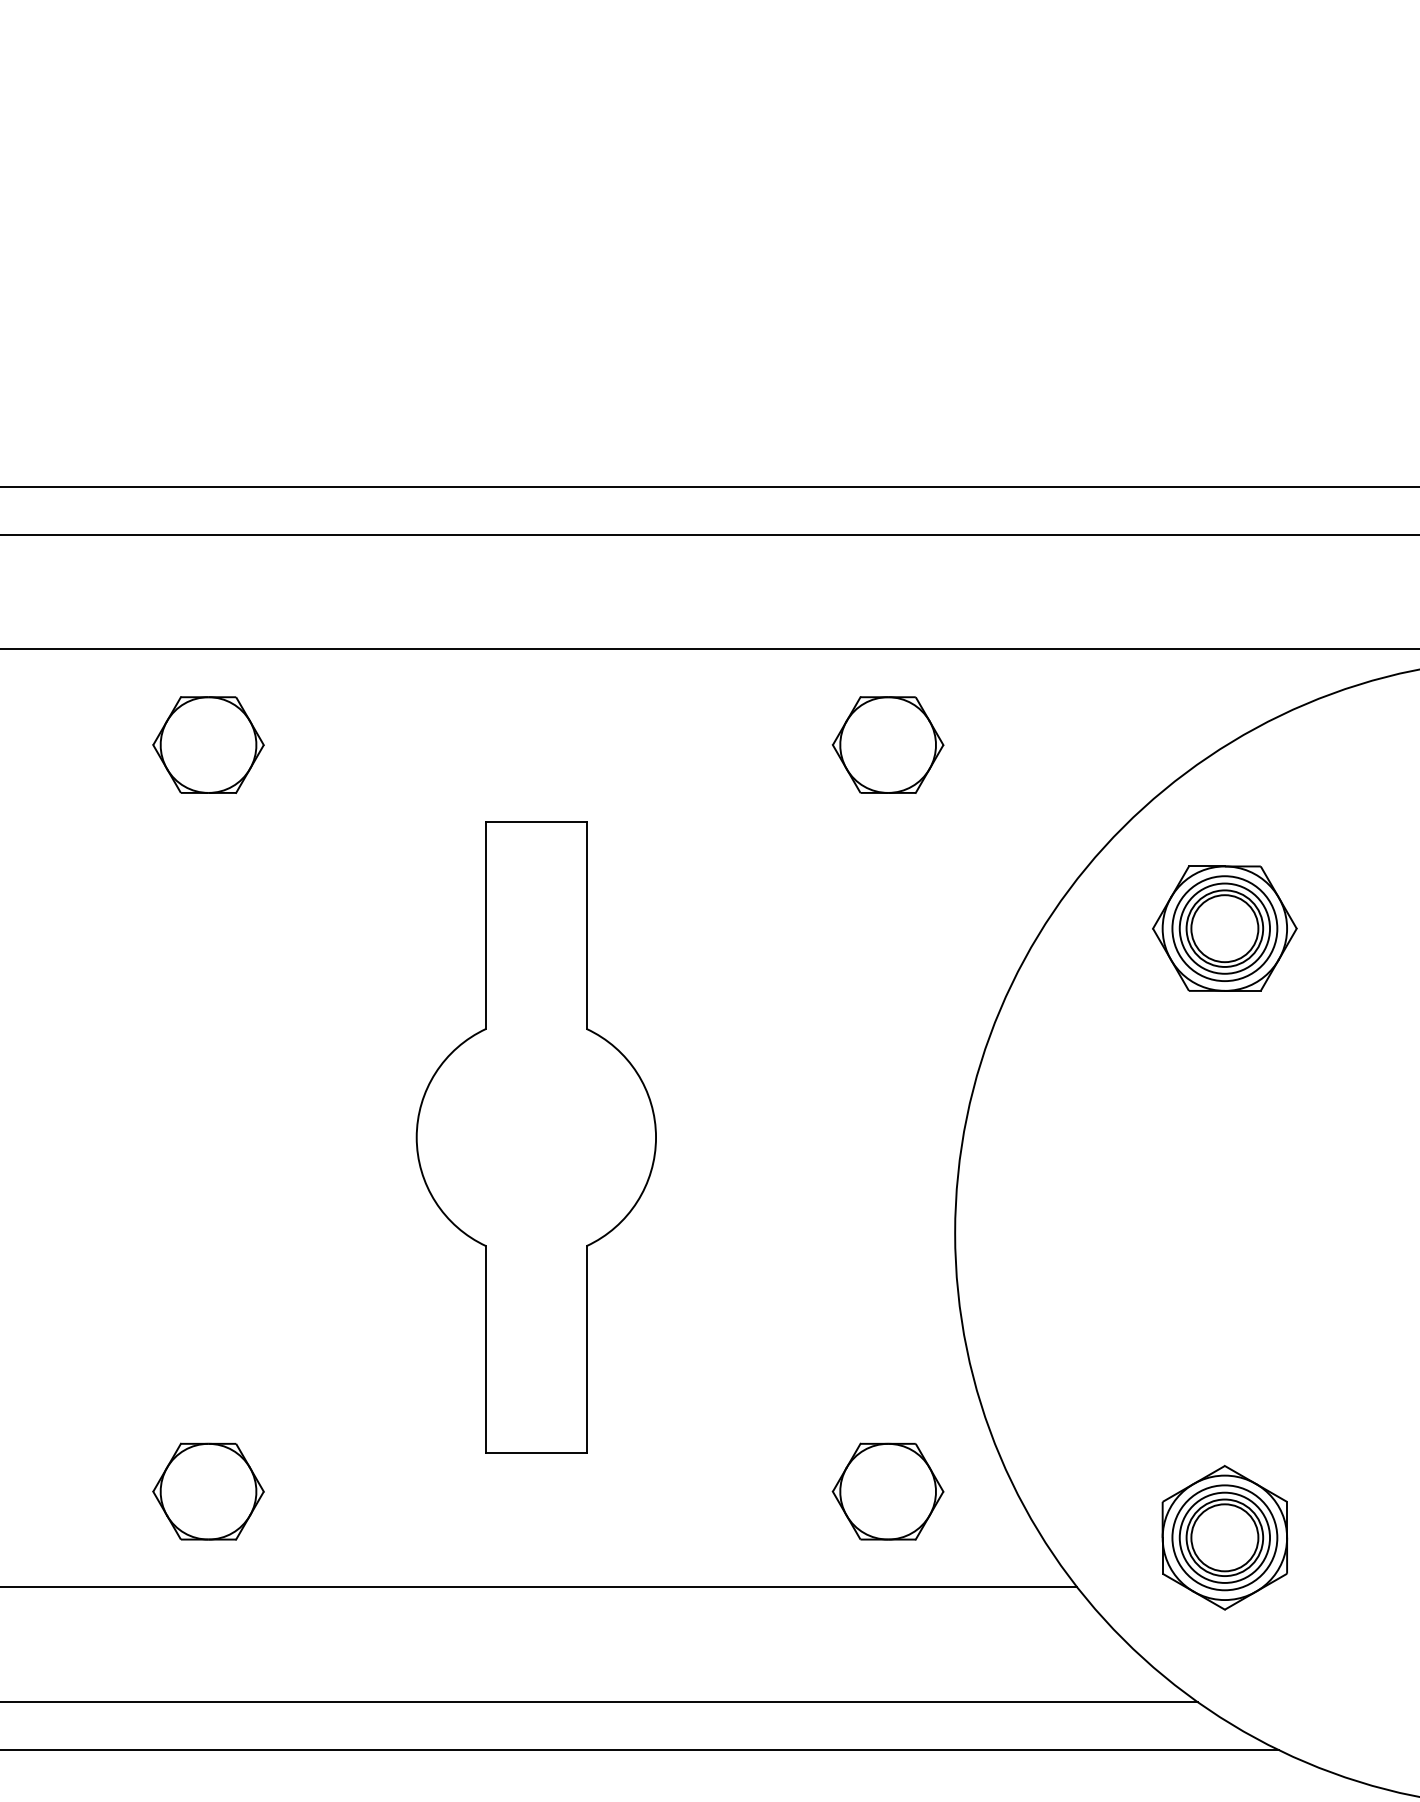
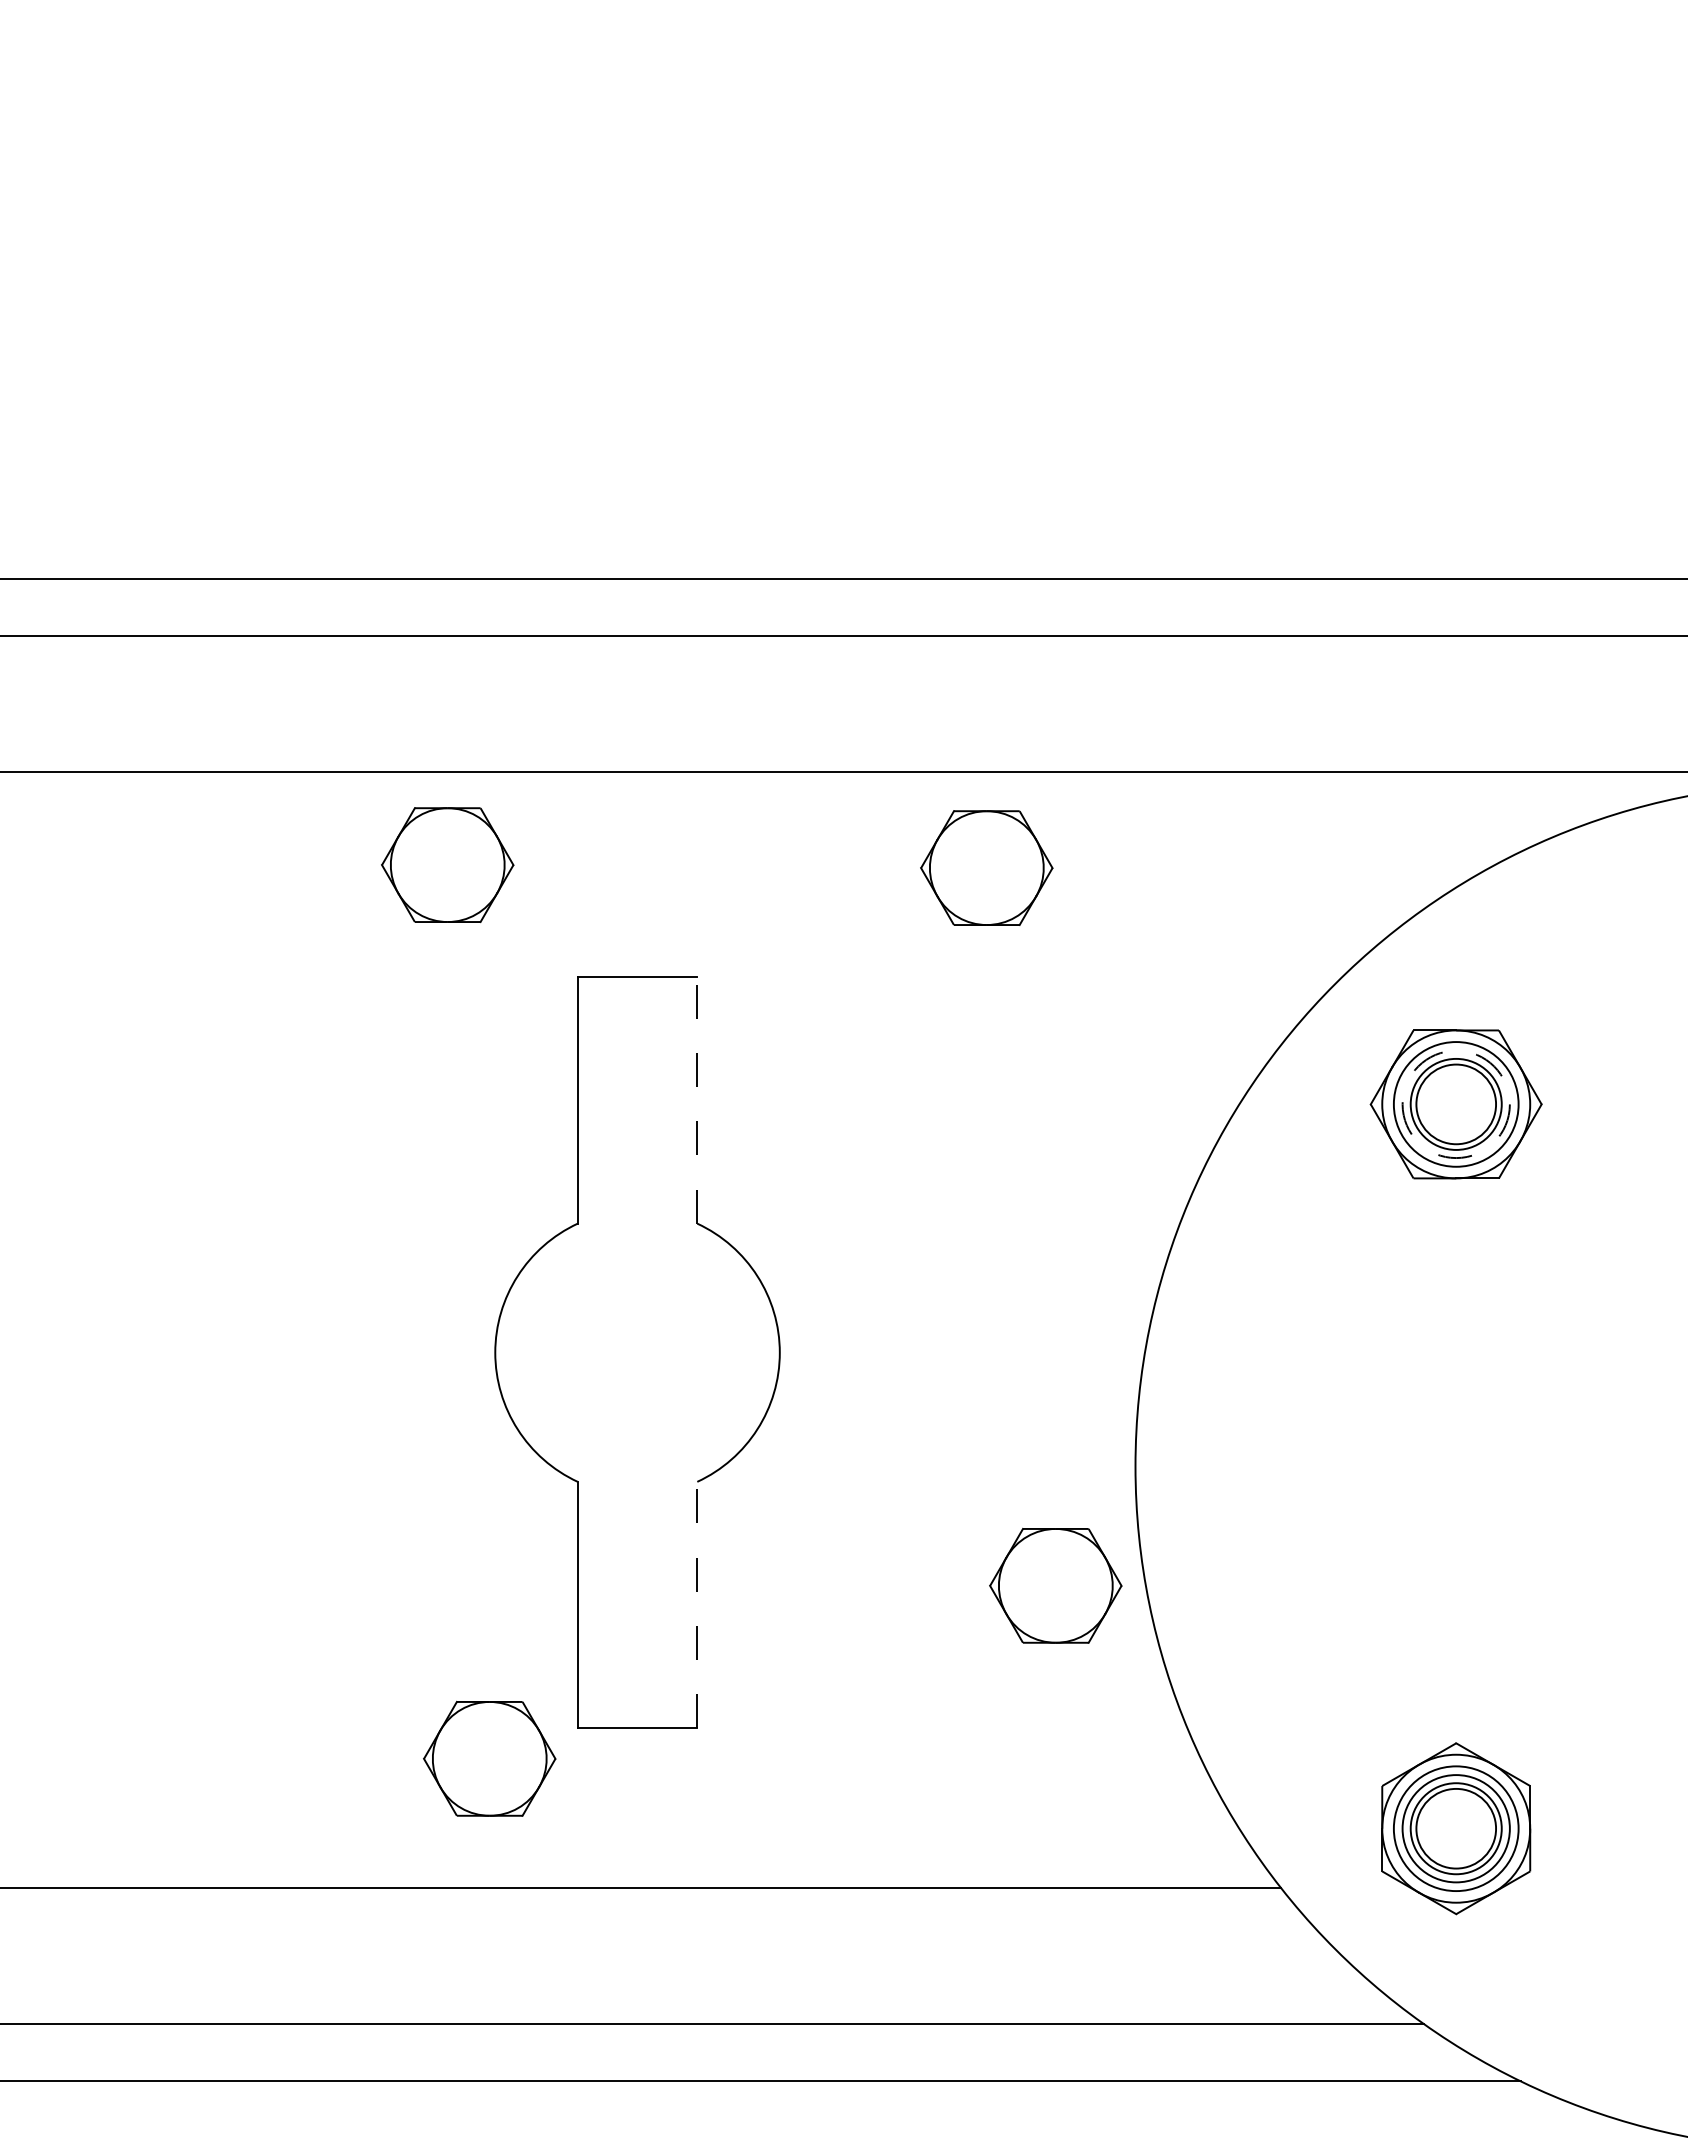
part: (208, 744) -> (447, 864), moved
part: (887, 744) -> (986, 867), moved
line: (586, 924) -> (697, 1099), solid -> dashed
circle: (1224, 928) -> (1455, 1104), solid -> dashed
line: (586, 1349) -> (697, 1604), solid -> dashed
part: (208, 1491) -> (489, 1758), moved
part: (887, 1491) -> (1055, 1585), moved

